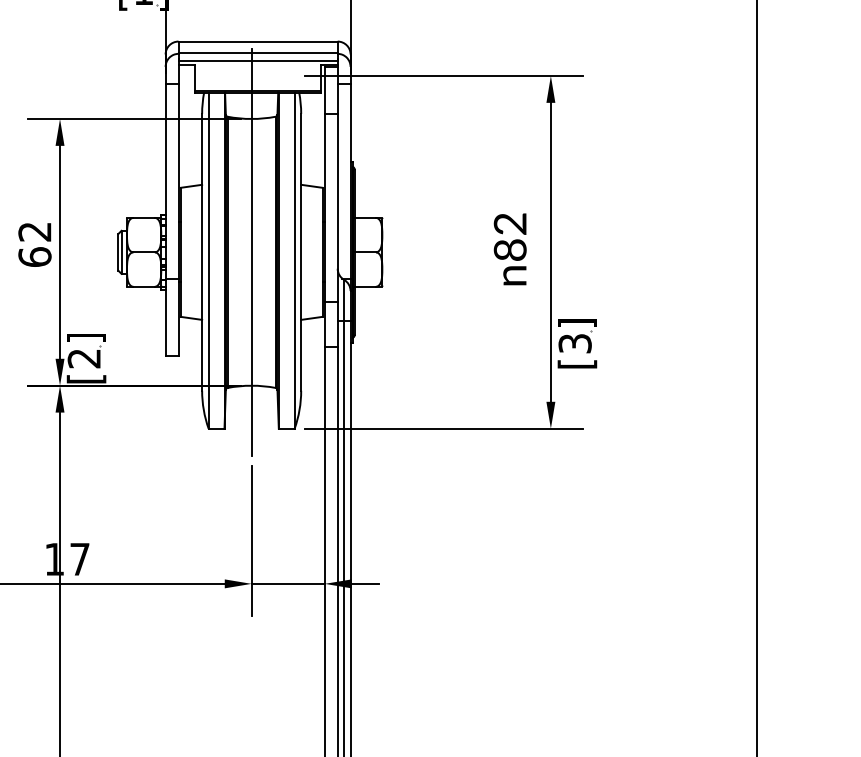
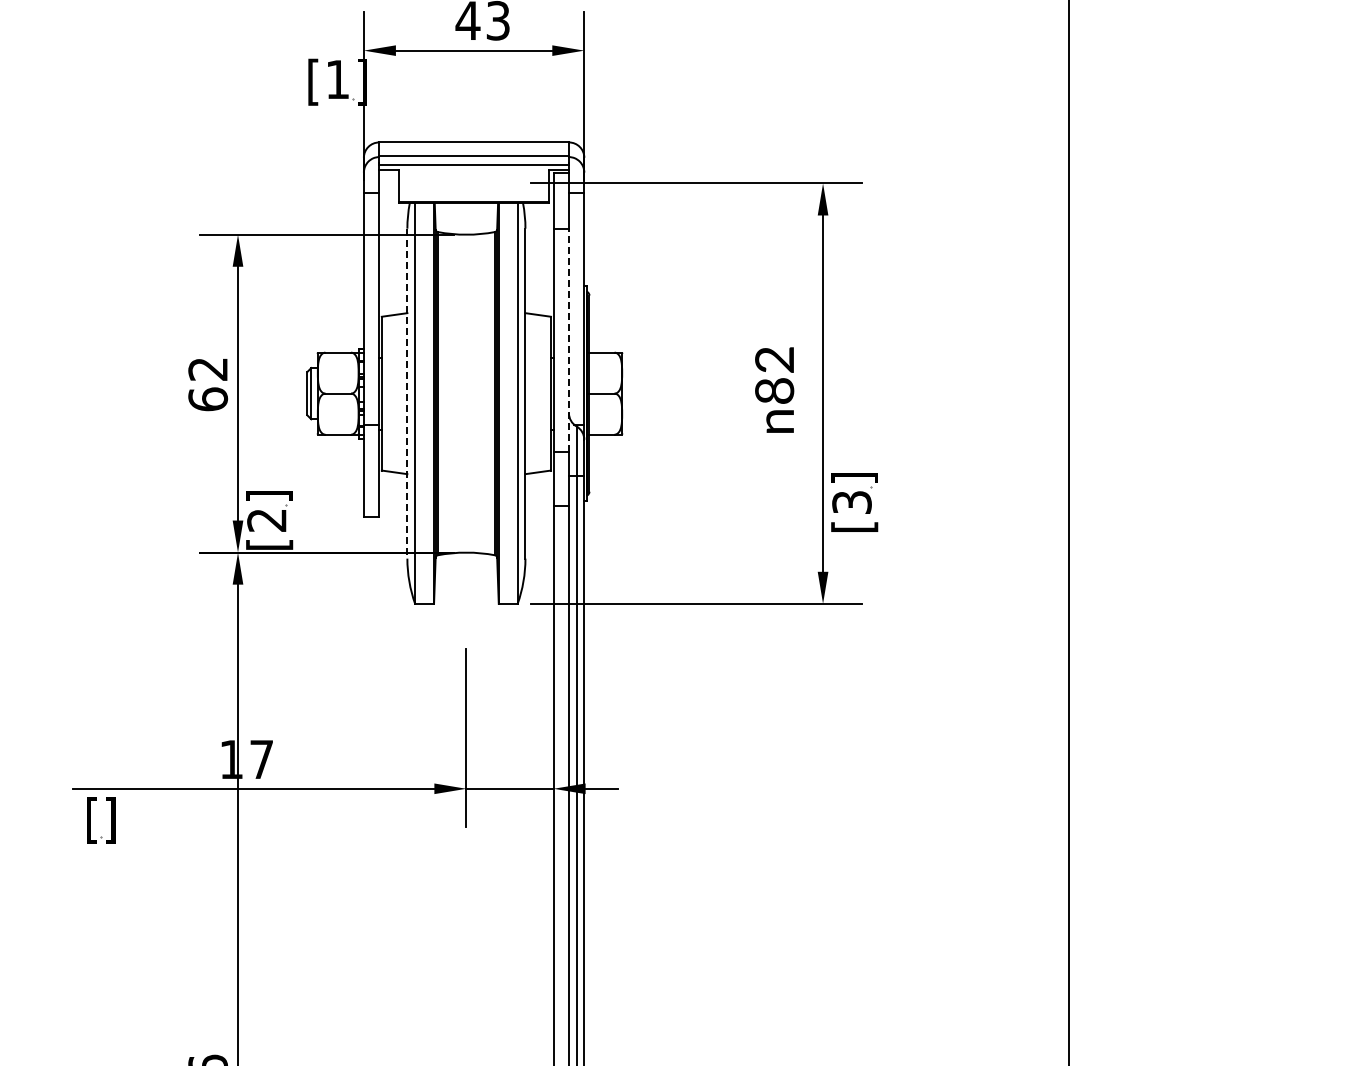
line: (337, 207) -> (568, 340), solid -> dashed
line: (202, 252) -> (407, 393), solid -> dashed
line: (251, 252) -> (466, 393), removed

